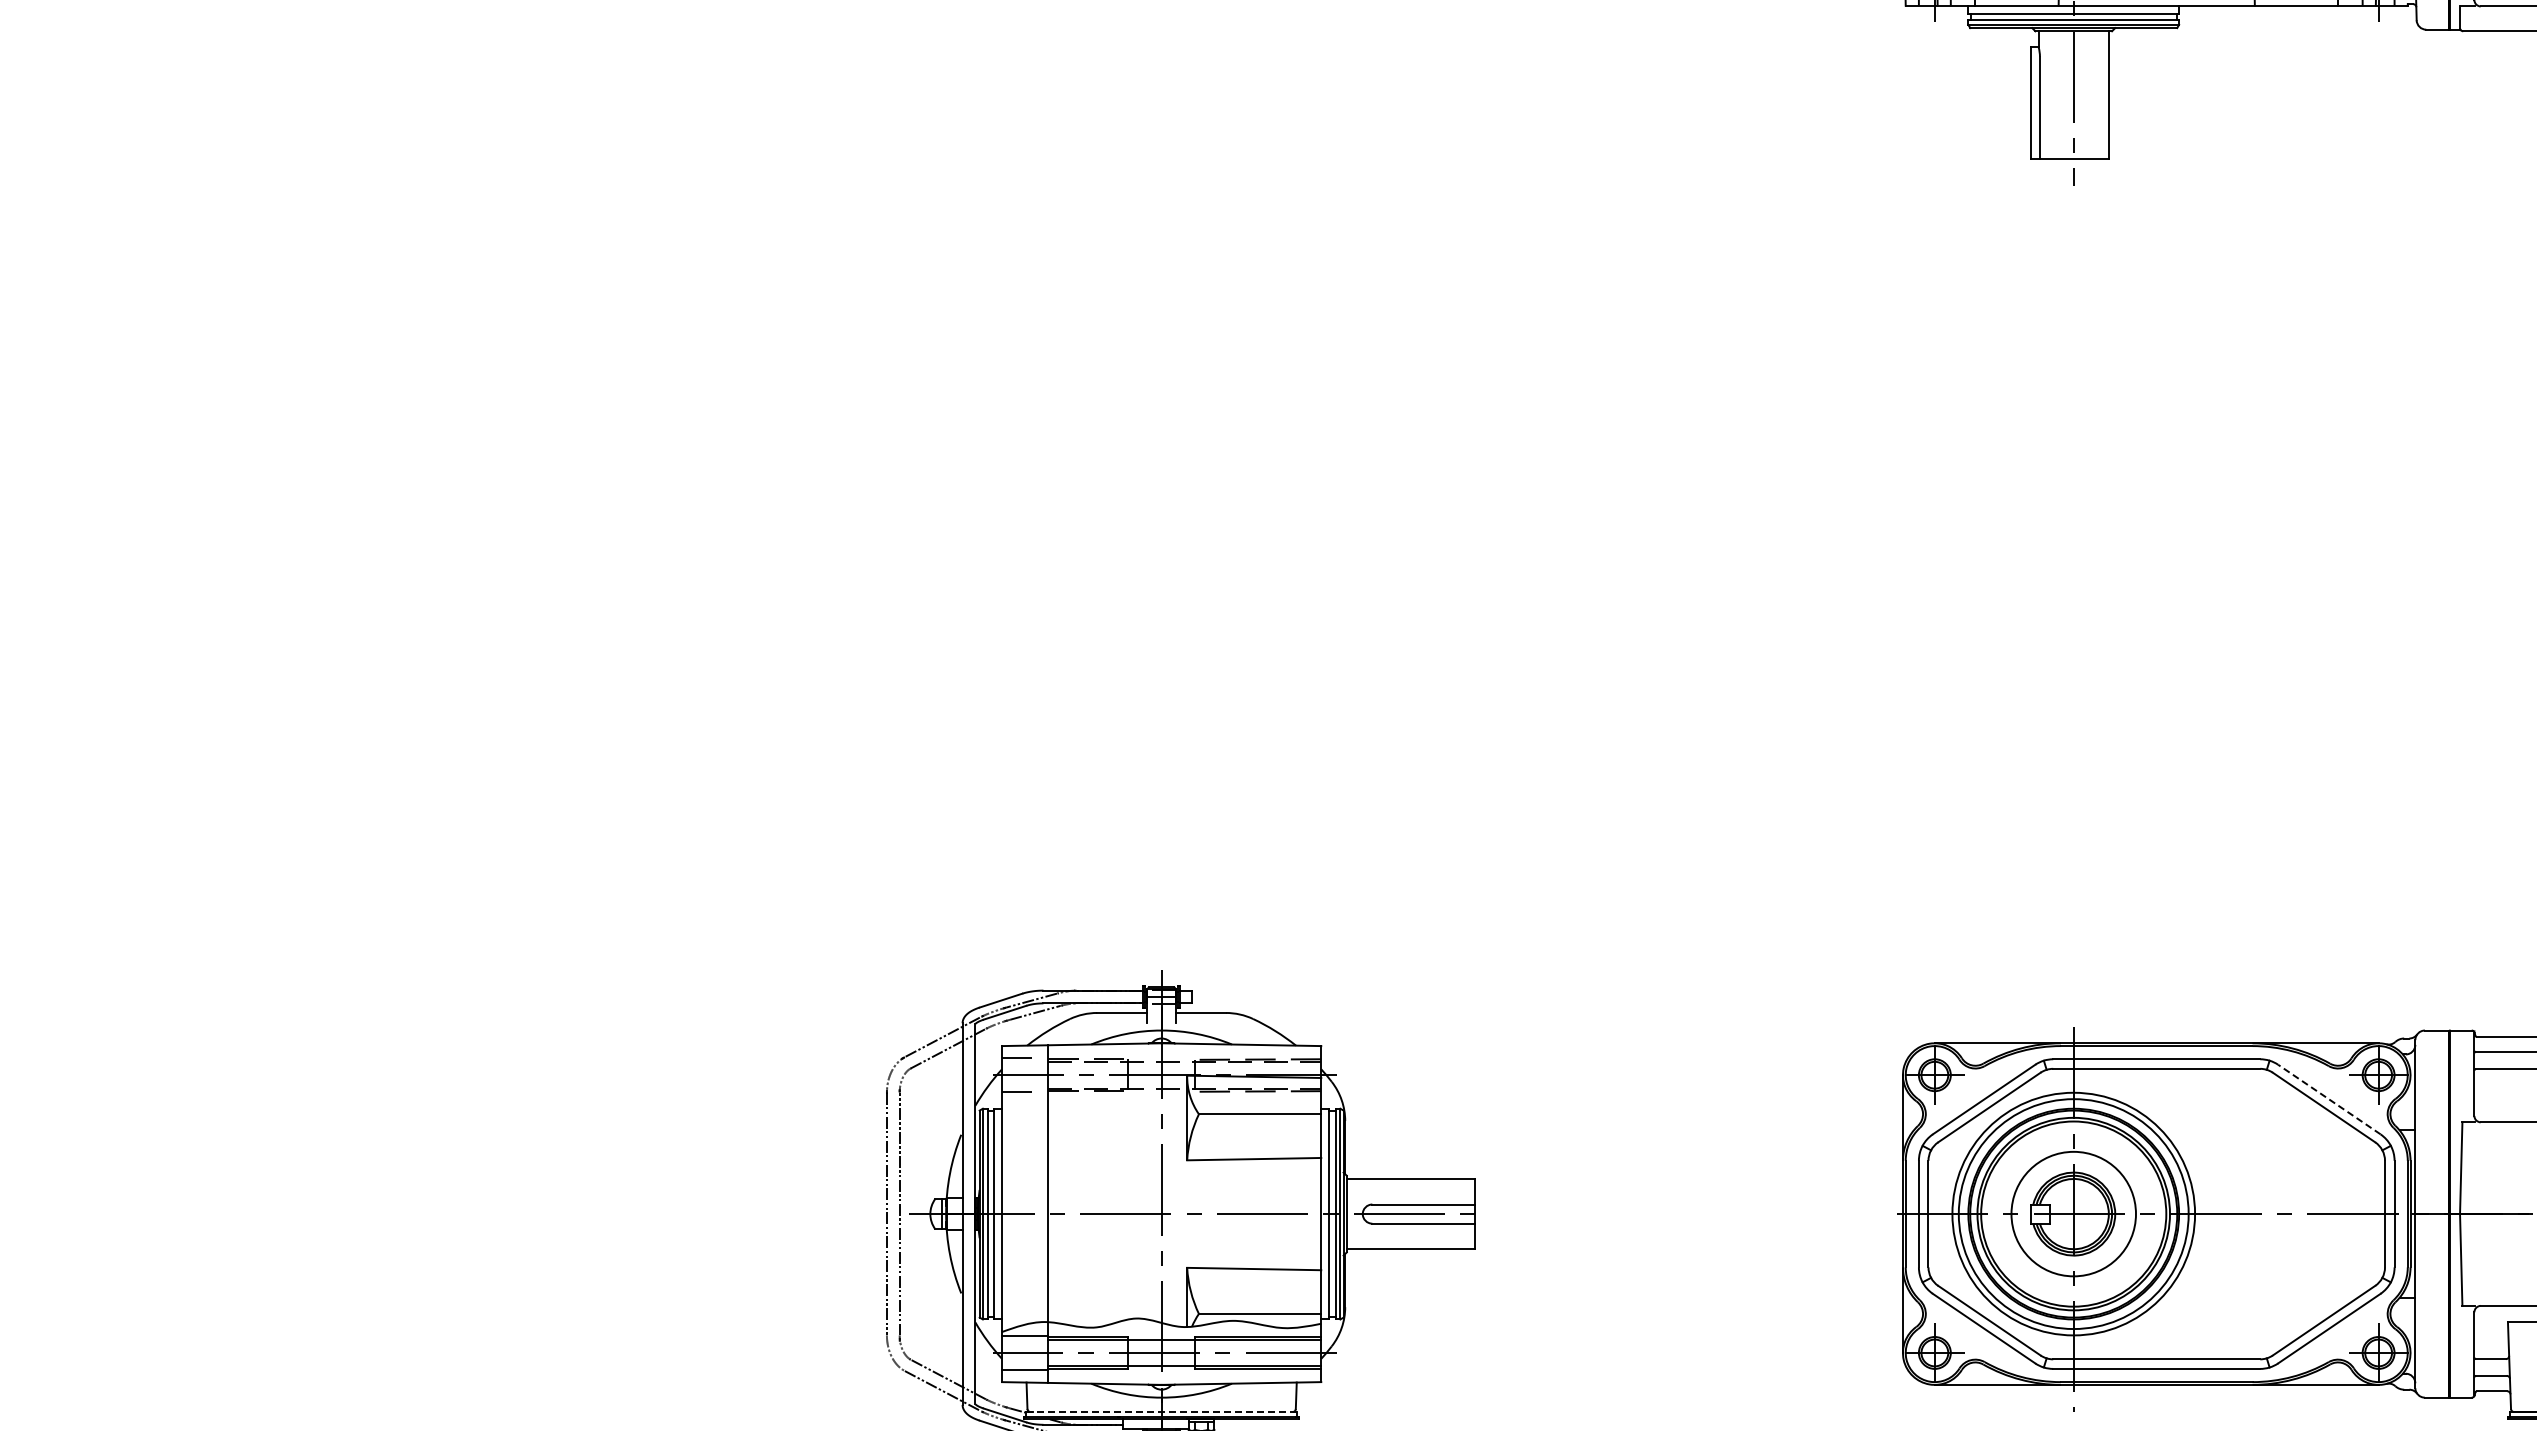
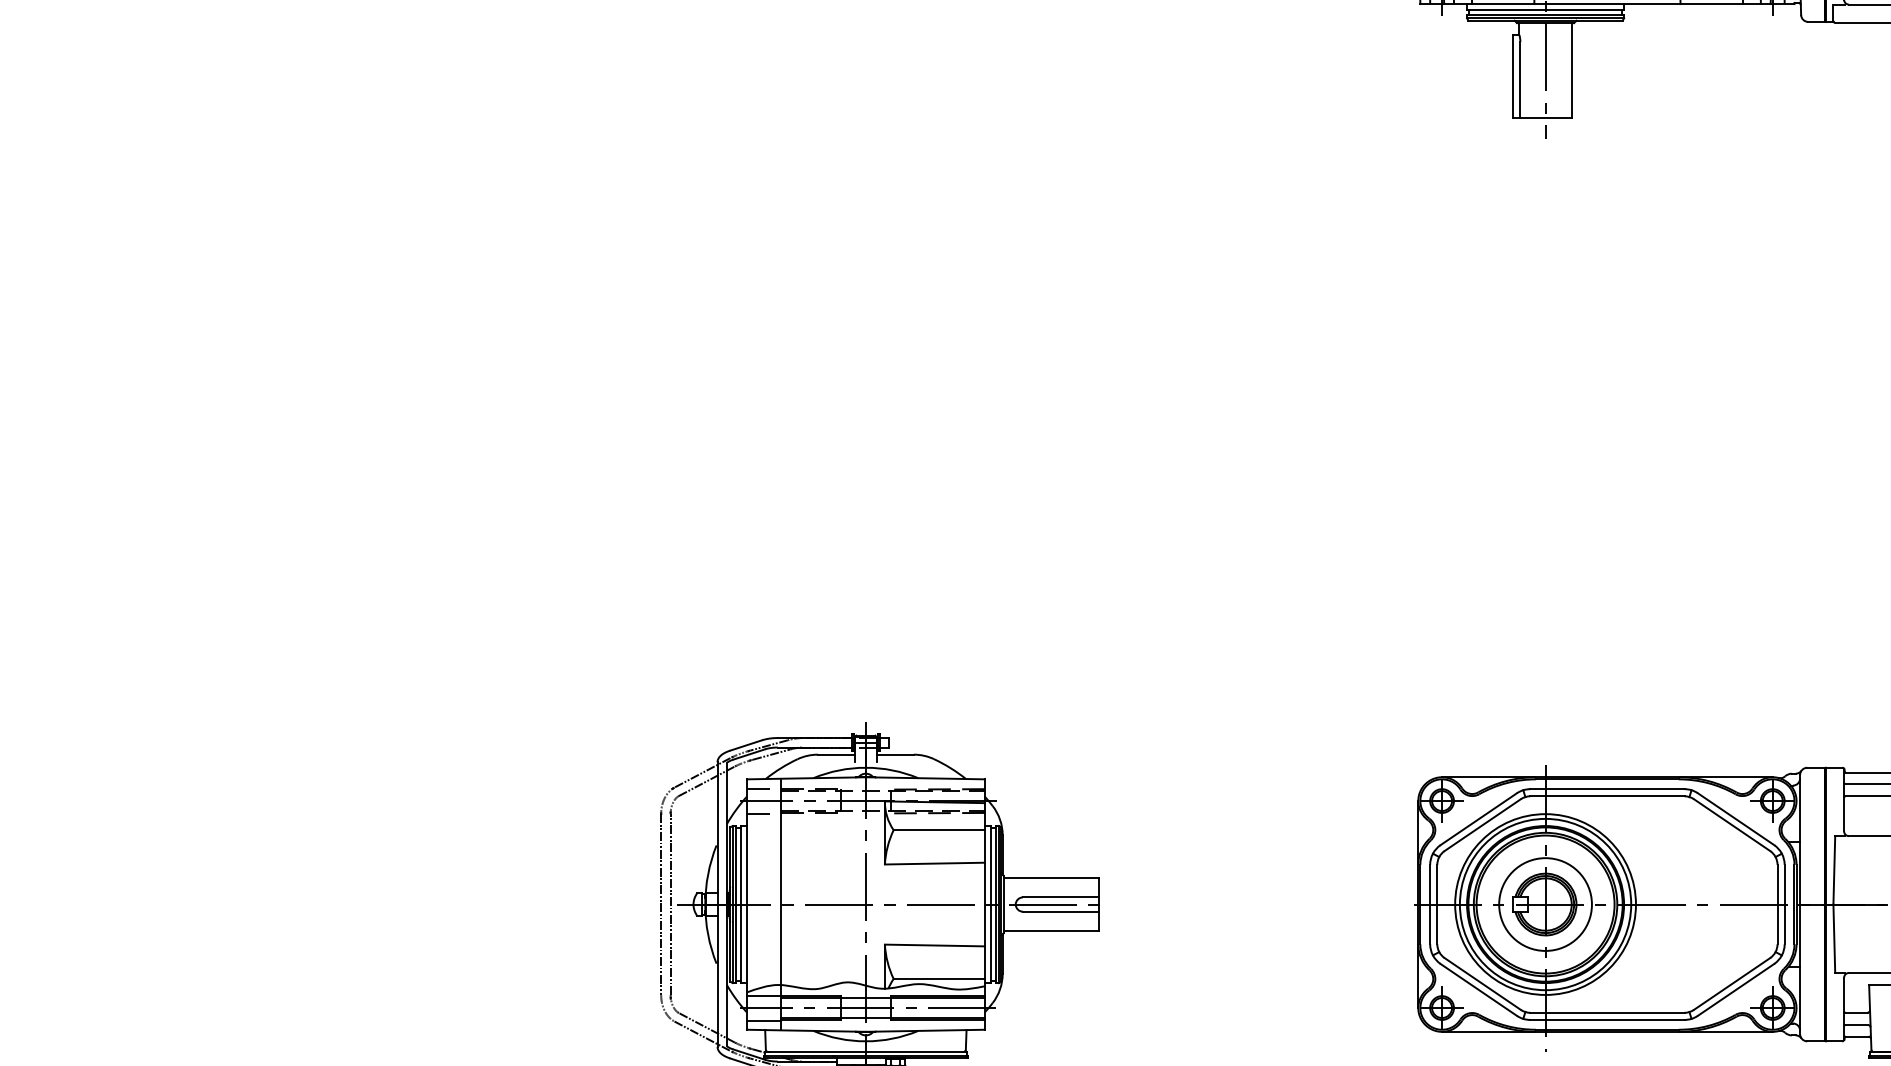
line: (2329, 1099) -> (1736, 819), dashed -> solid
line: (1163, 1412) -> (867, 1052), dashed -> solid

